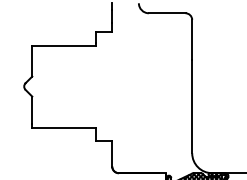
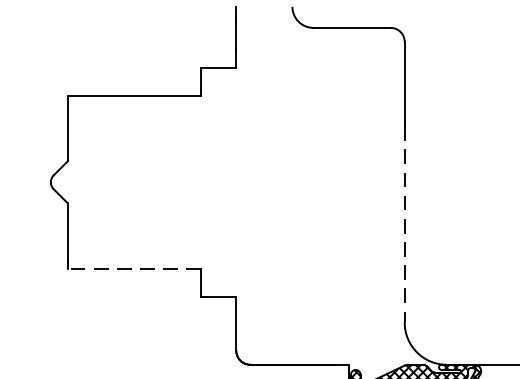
line: (192, 106) -> (405, 224), solid -> dashed
line: (63, 127) -> (133, 268), solid -> dashed

